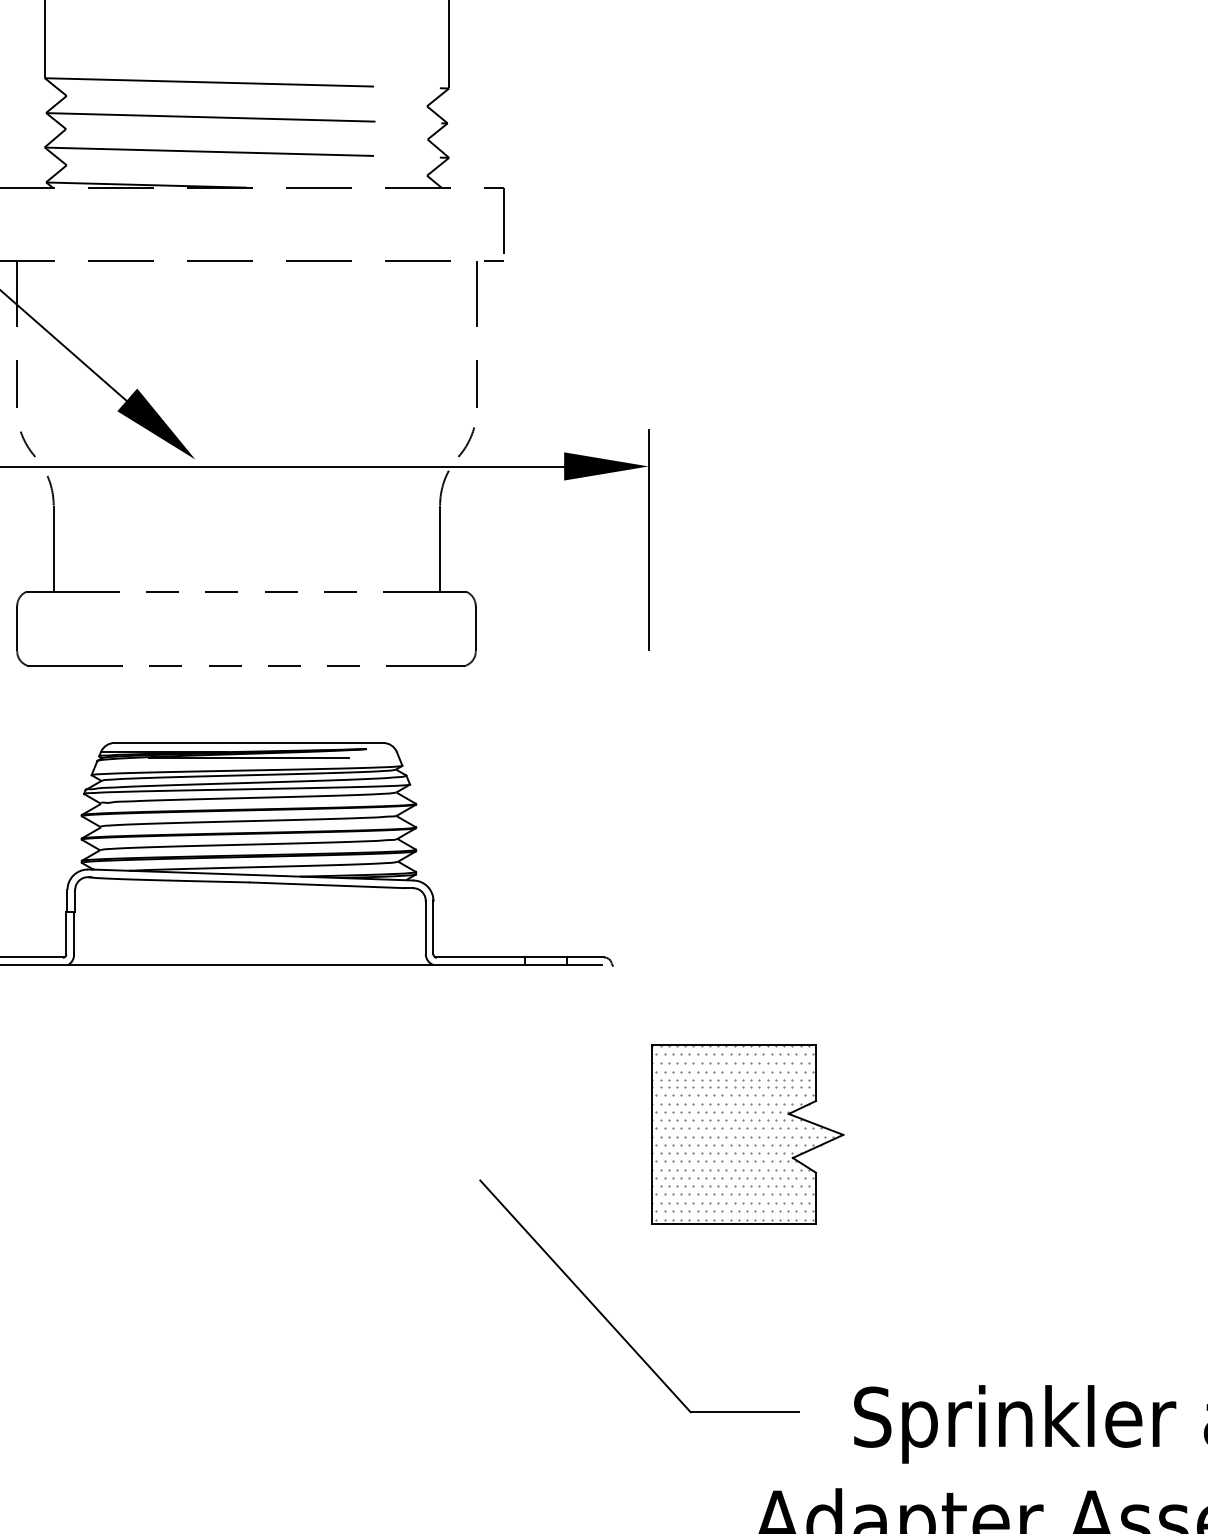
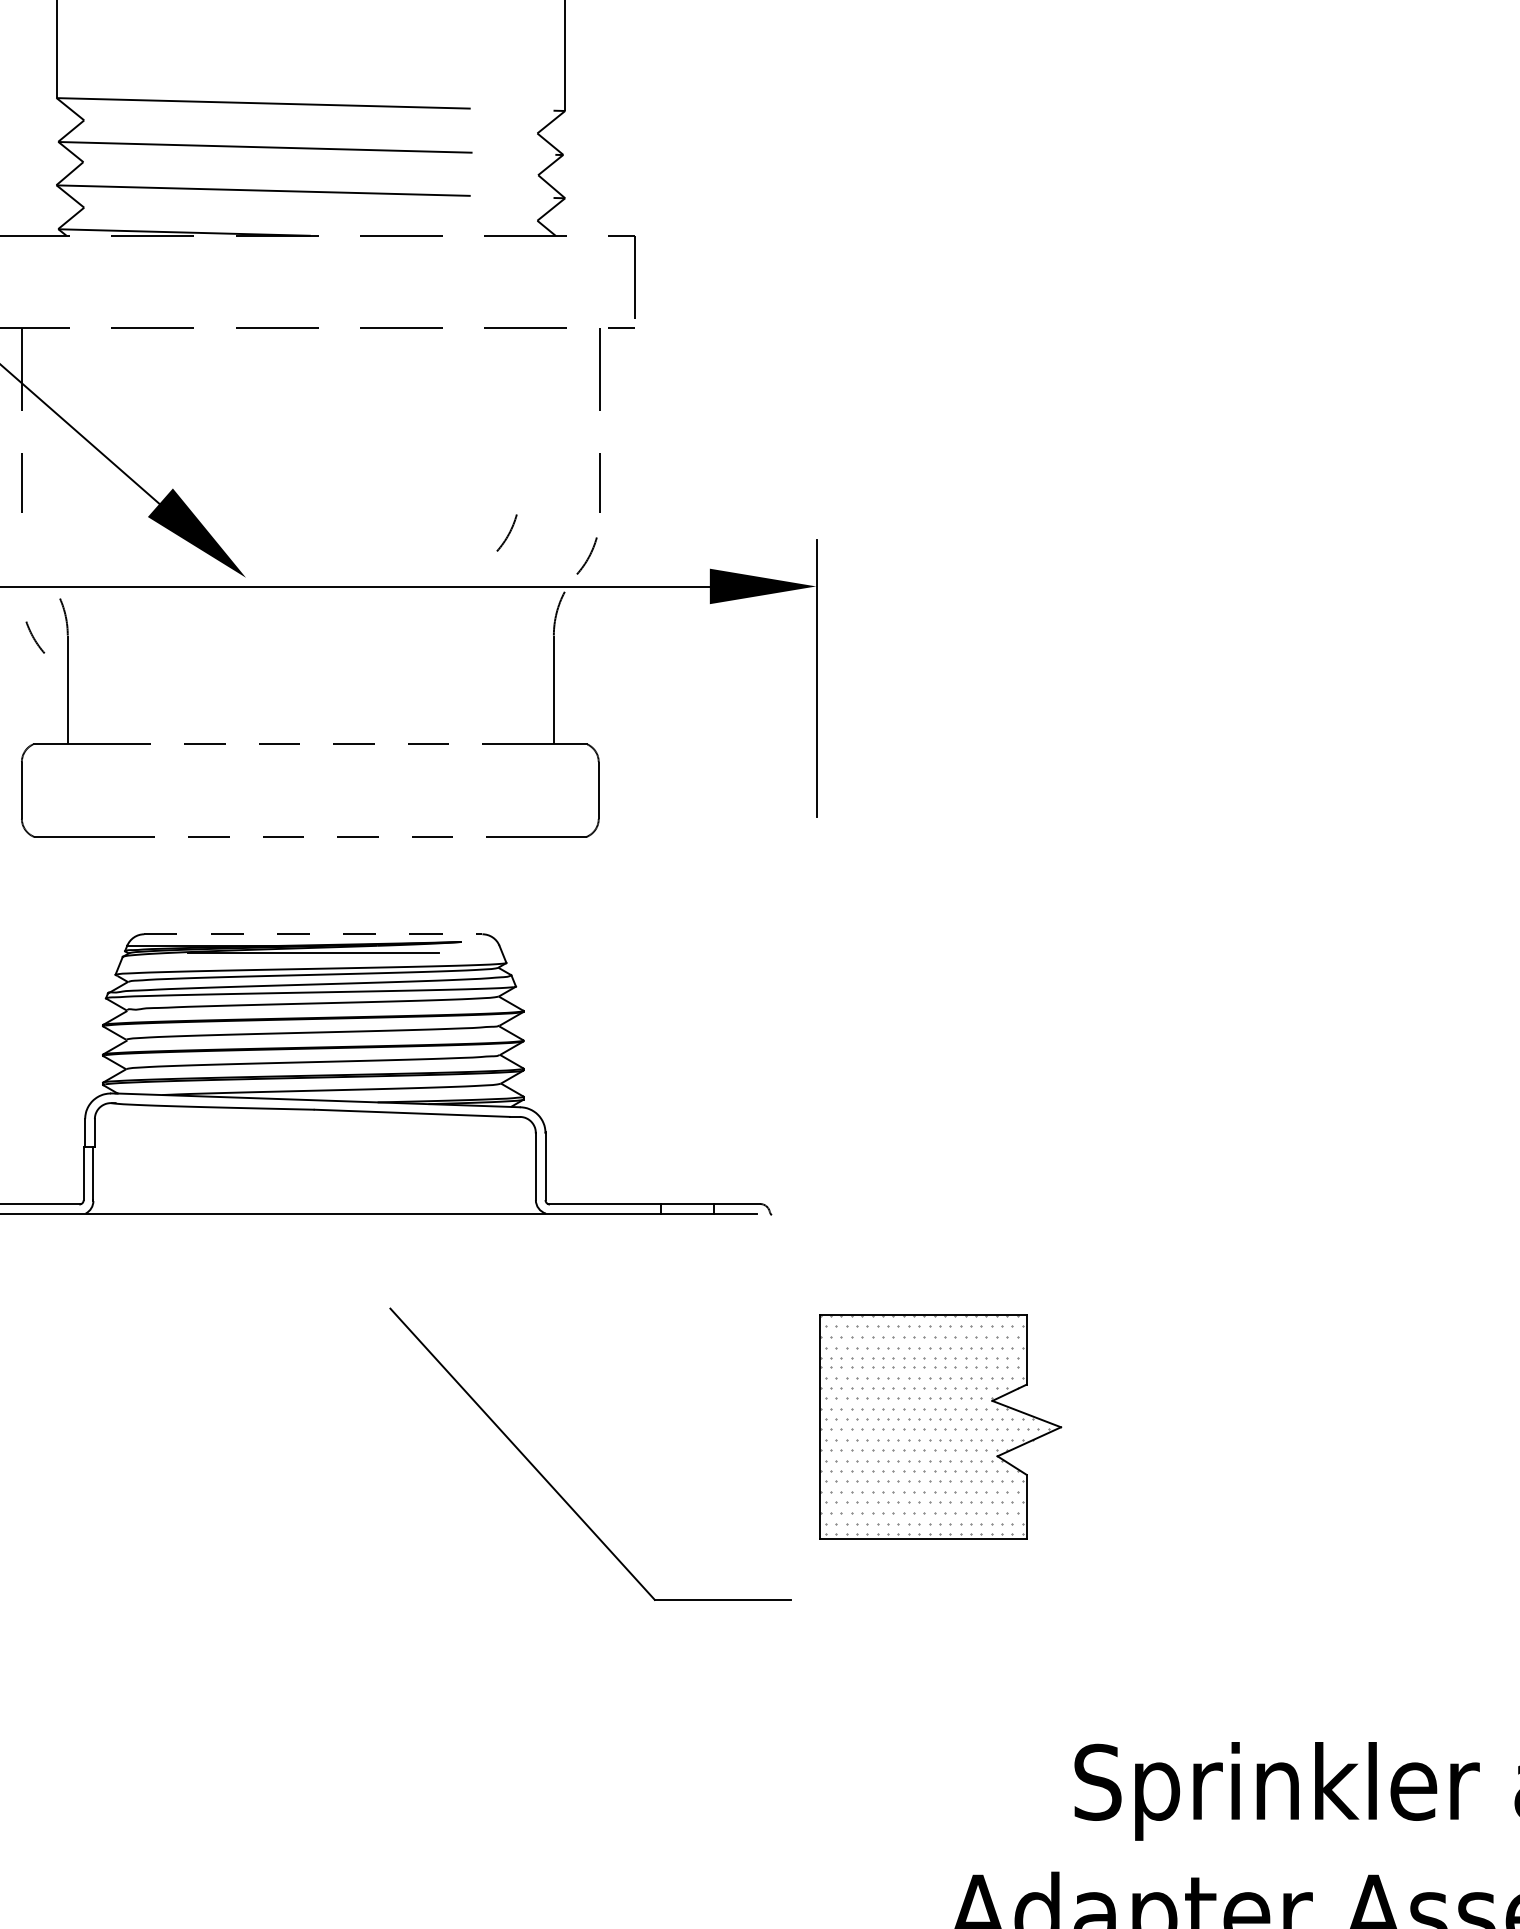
arc: (404, 423) -> (508, 532), added
arc: (27, 444) -> (34, 637), moved
line: (249, 743) -> (313, 934), solid -> dashed
part: (610, 1322) -> (554, 1487), moved

